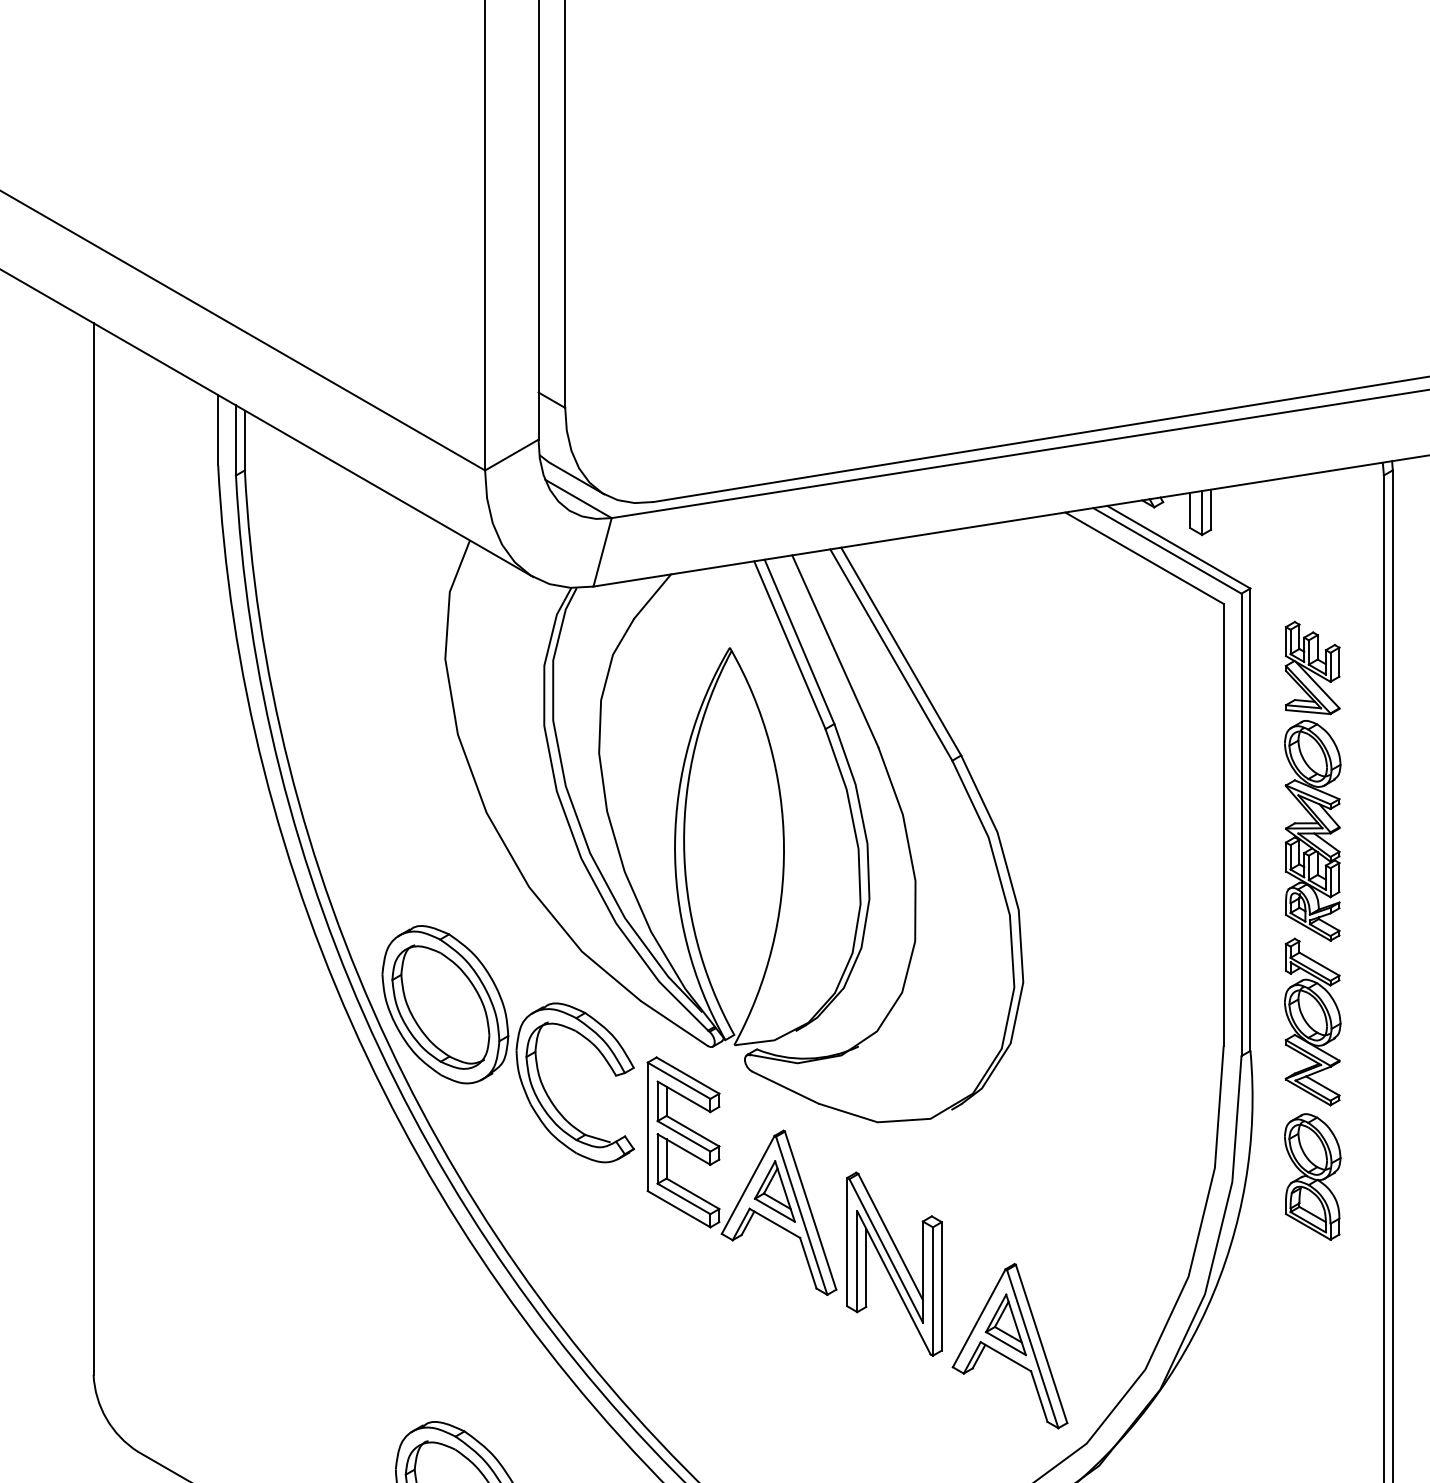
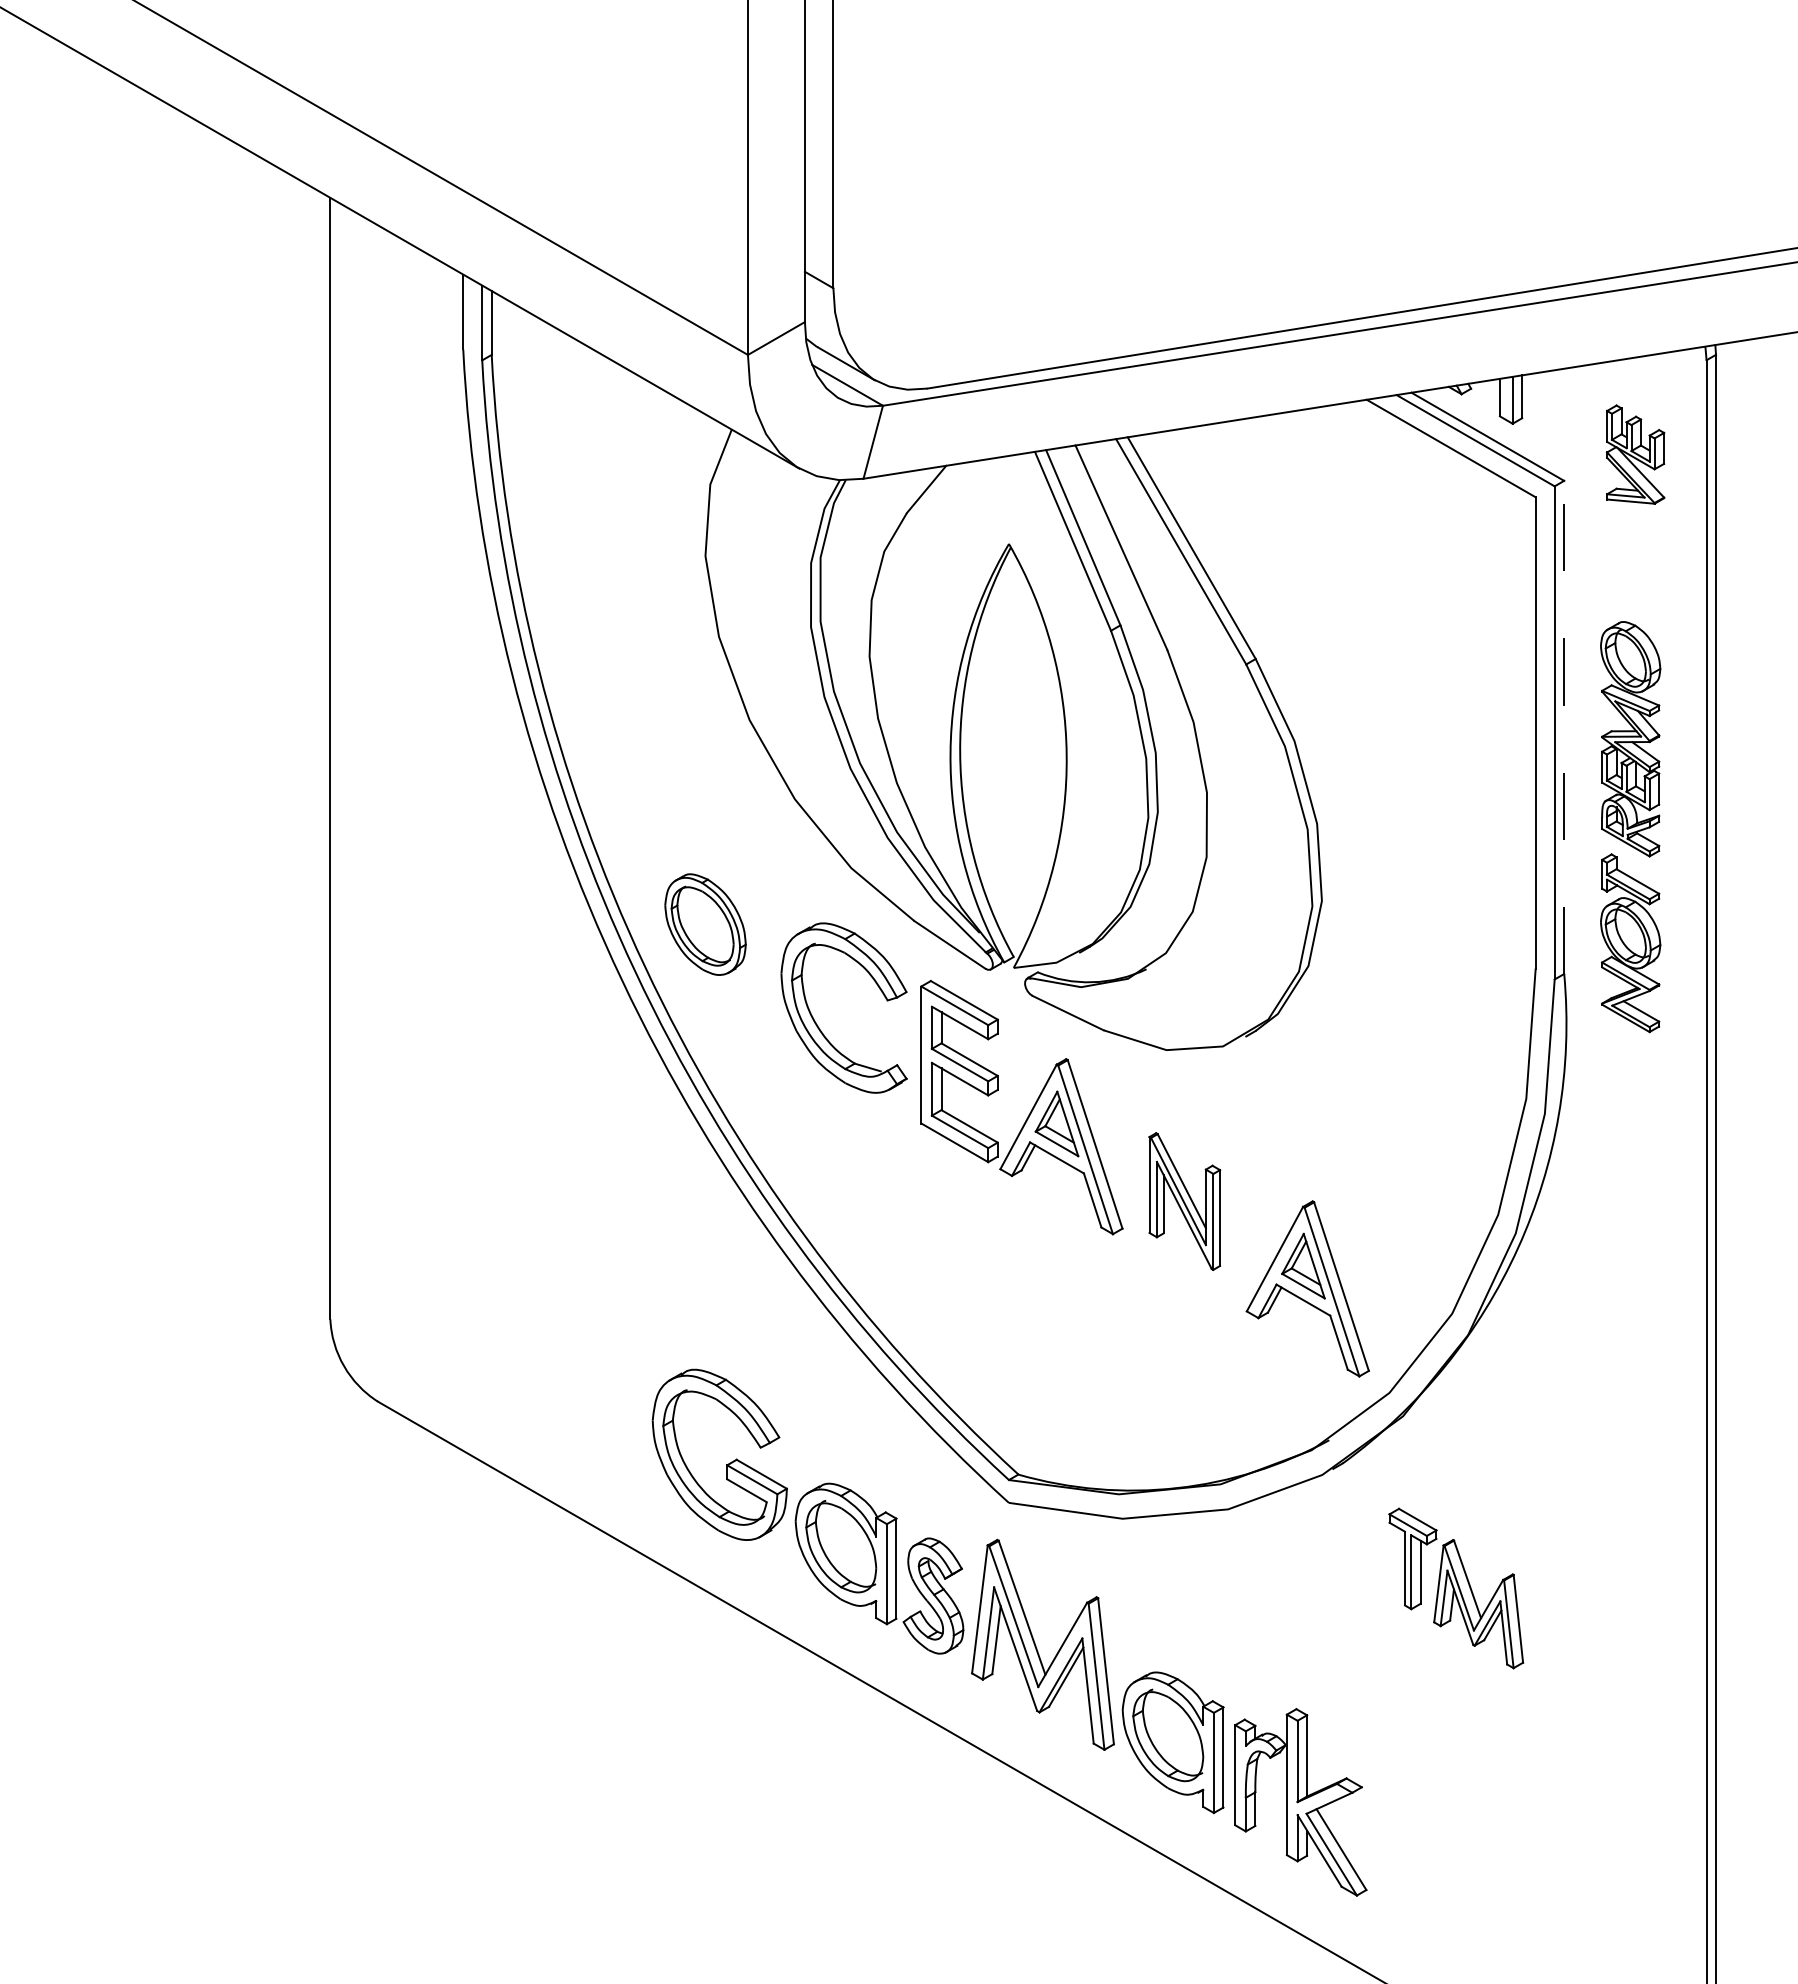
part: (1312, 667) -> (1635, 454), moved
line: (1250, 819) -> (1564, 727), solid -> dashed
part: (445, 1004) -> (705, 924), size x0.6
part: (1312, 1177) -> (1630, 1108), removed
part: (894, 1264) -> (1184, 1201), size x0.7

